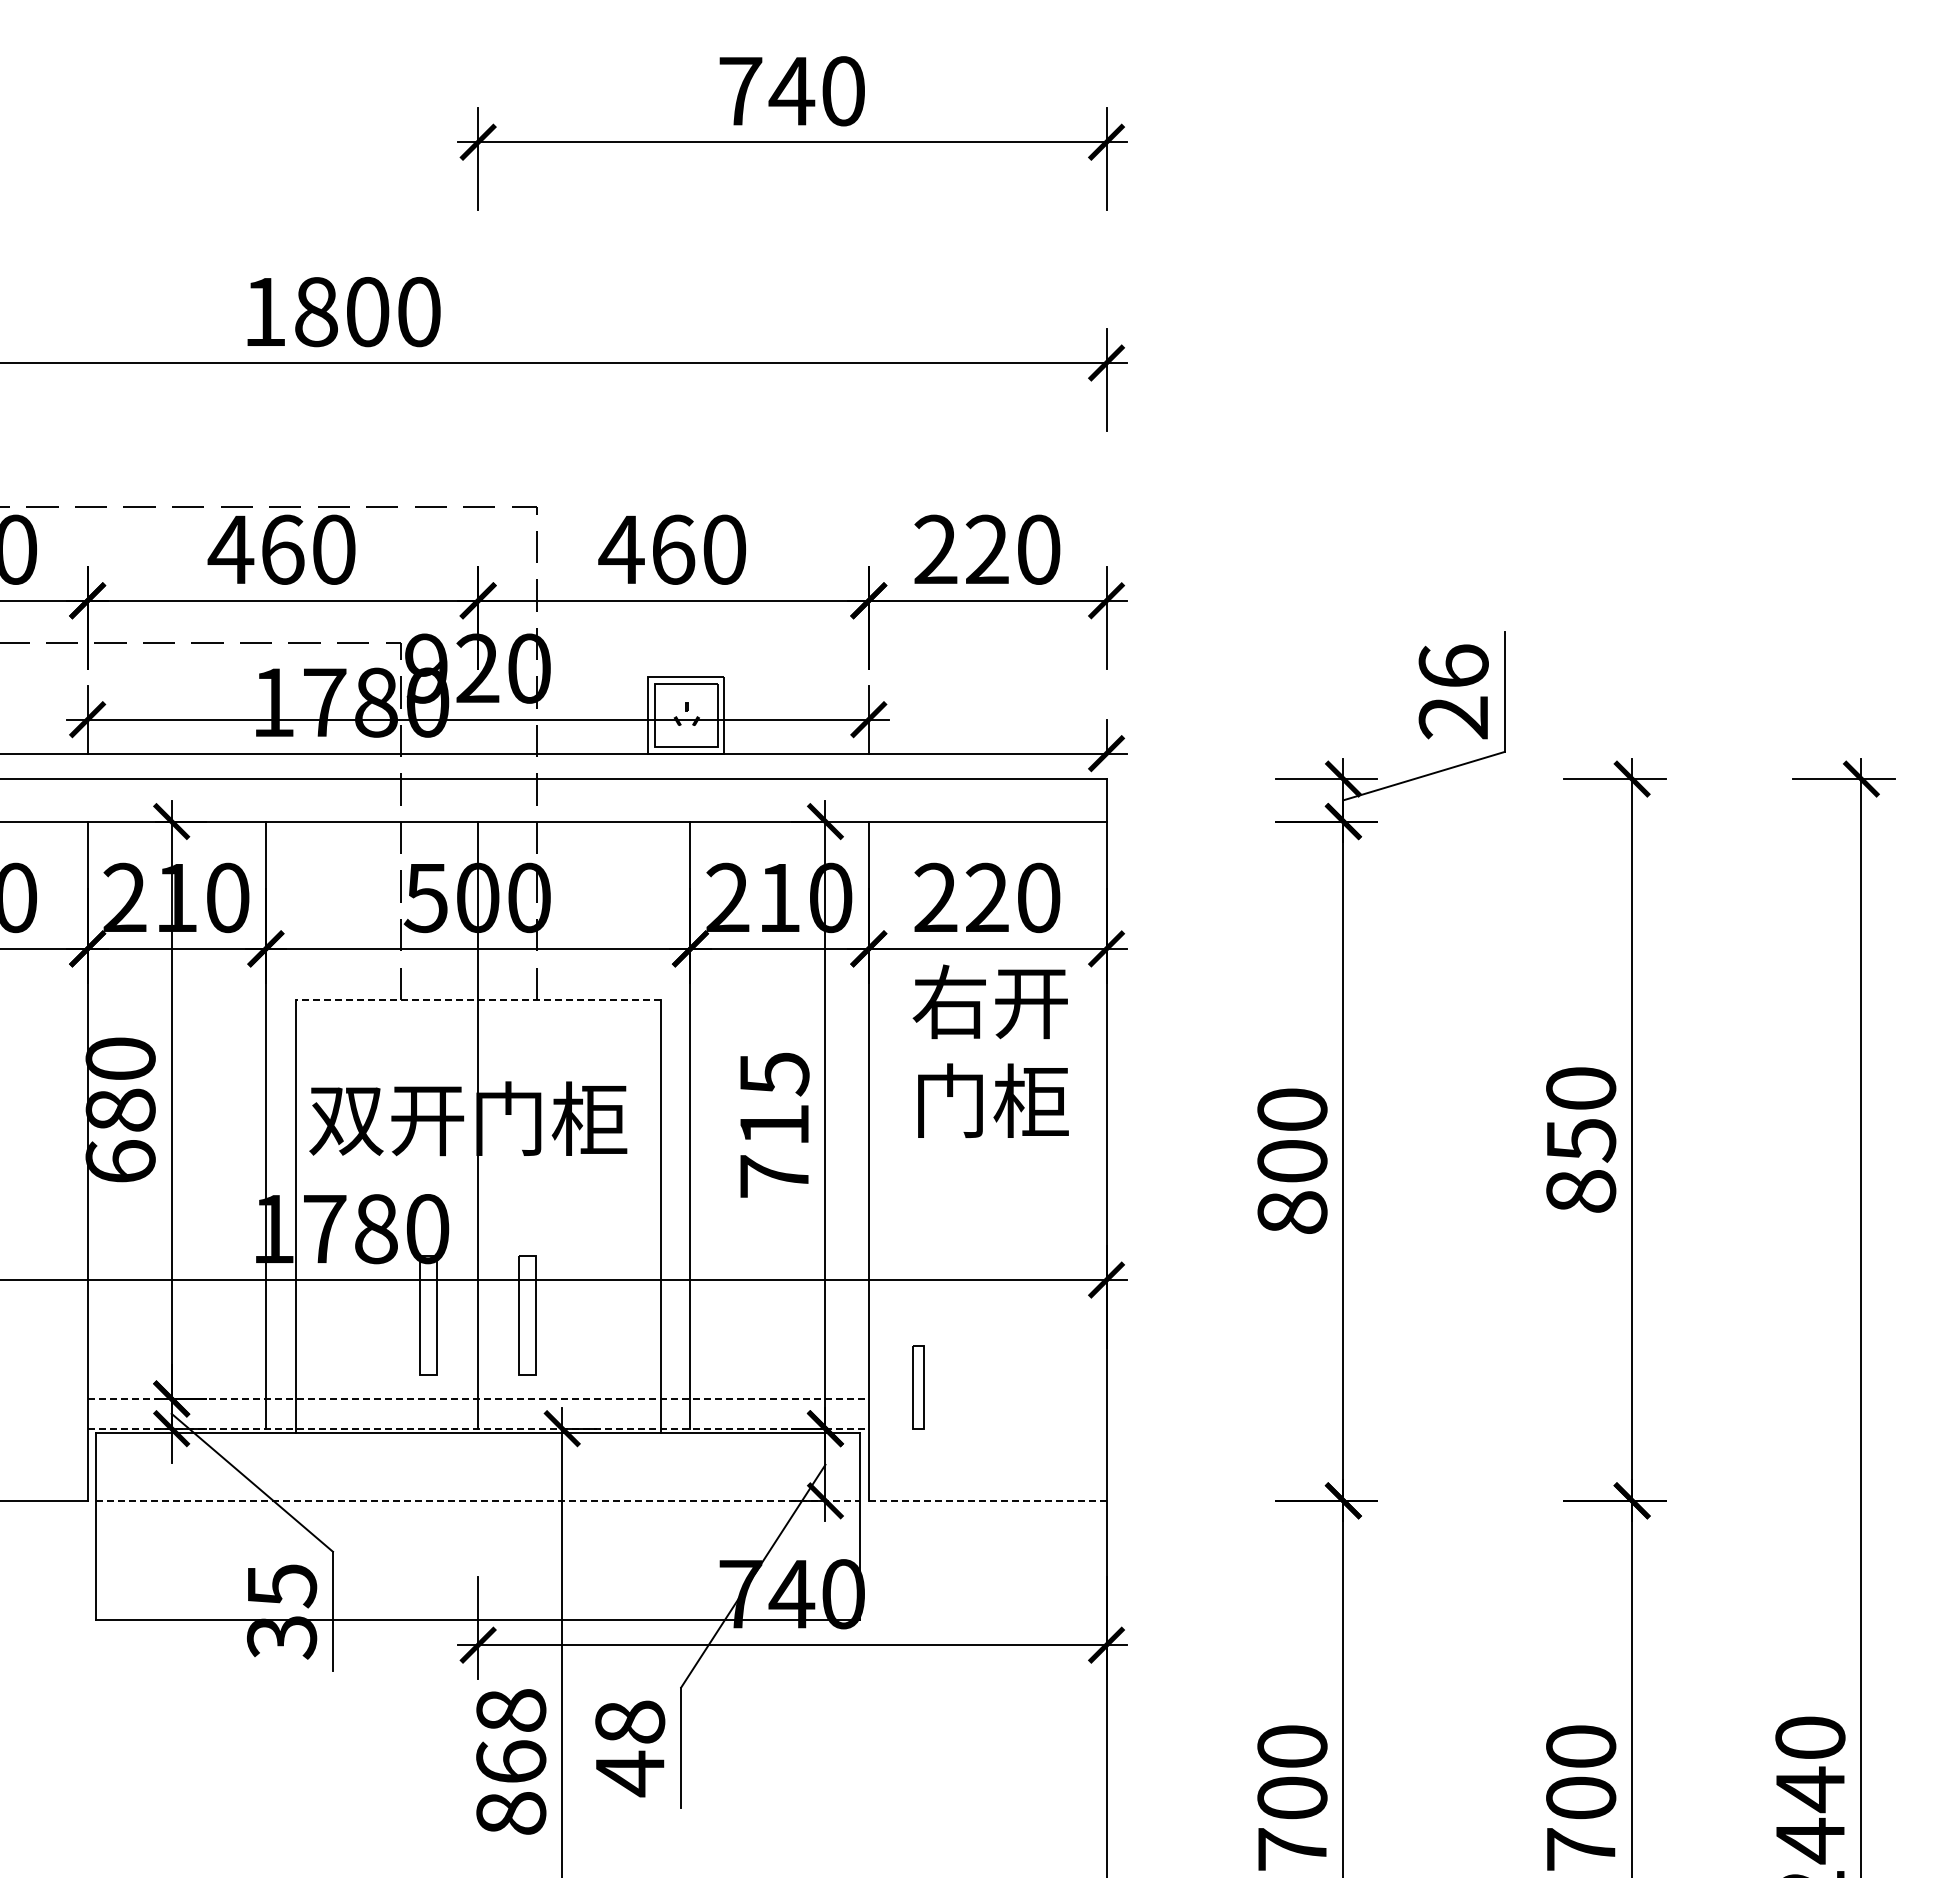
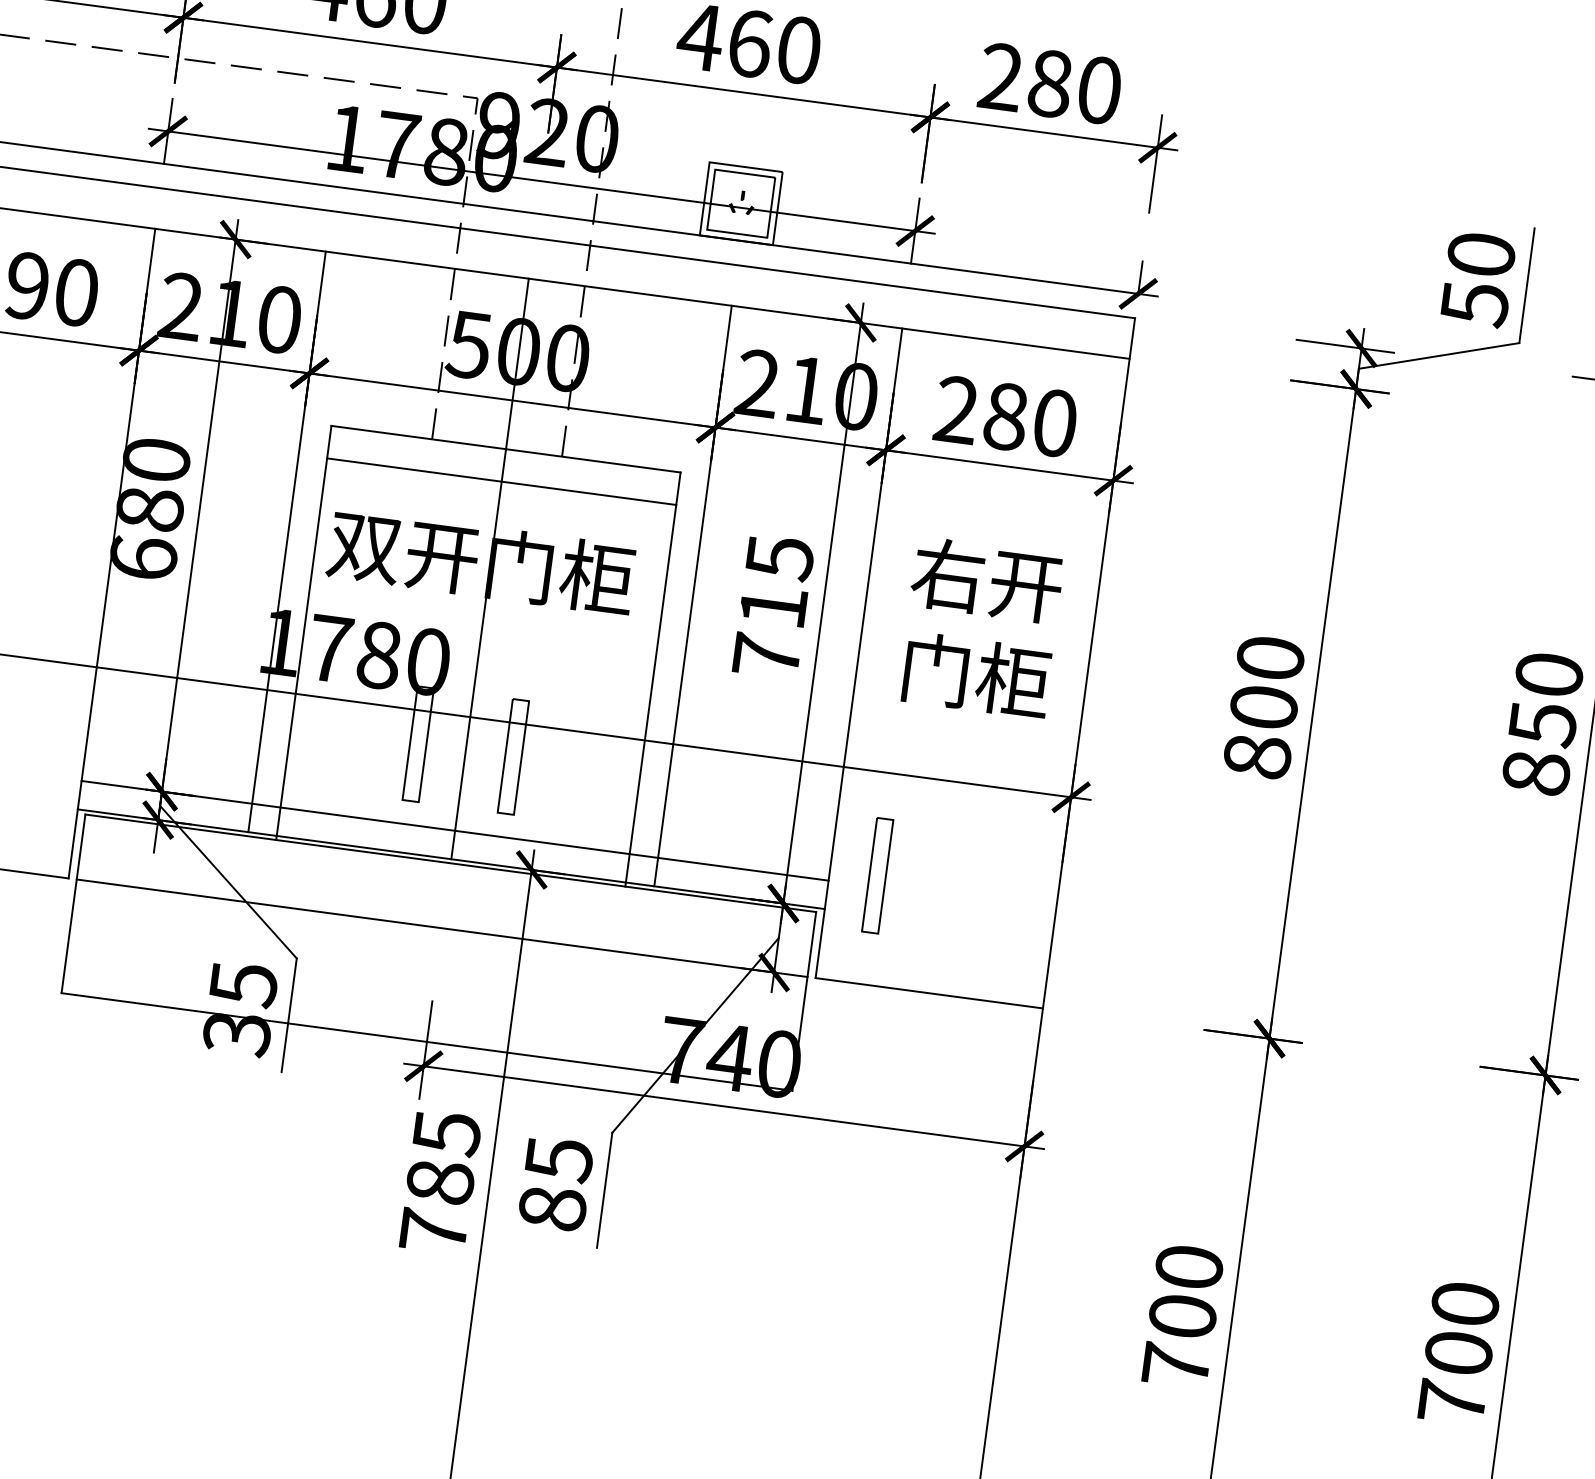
text: (987, 549) -> (1050, 83), 220 -> 280
text: (1453, 692) -> (1477, 279), 26 -> 50
text: (987, 897) -> (1006, 416), 220 -> 280
line: (478, 999) -> (506, 448), dashed -> solid
line: (477, 1033) -> (501, 481), added
text: (990, 1050) -> (980, 627), moved
part: (918, 1387) -> (877, 876), size x1.43
line: (478, 1398) -> (455, 830), dashed -> solid
line: (478, 1428) -> (451, 859), dashed -> solid
line: (478, 1500) -> (442, 927), dashed -> solid
line: (987, 1500) -> (929, 992), dashed -> solid
text: (630, 1748) -> (556, 1184), 48 -> 85
text: (511, 1761) -> (440, 1181), 868 -> 785

